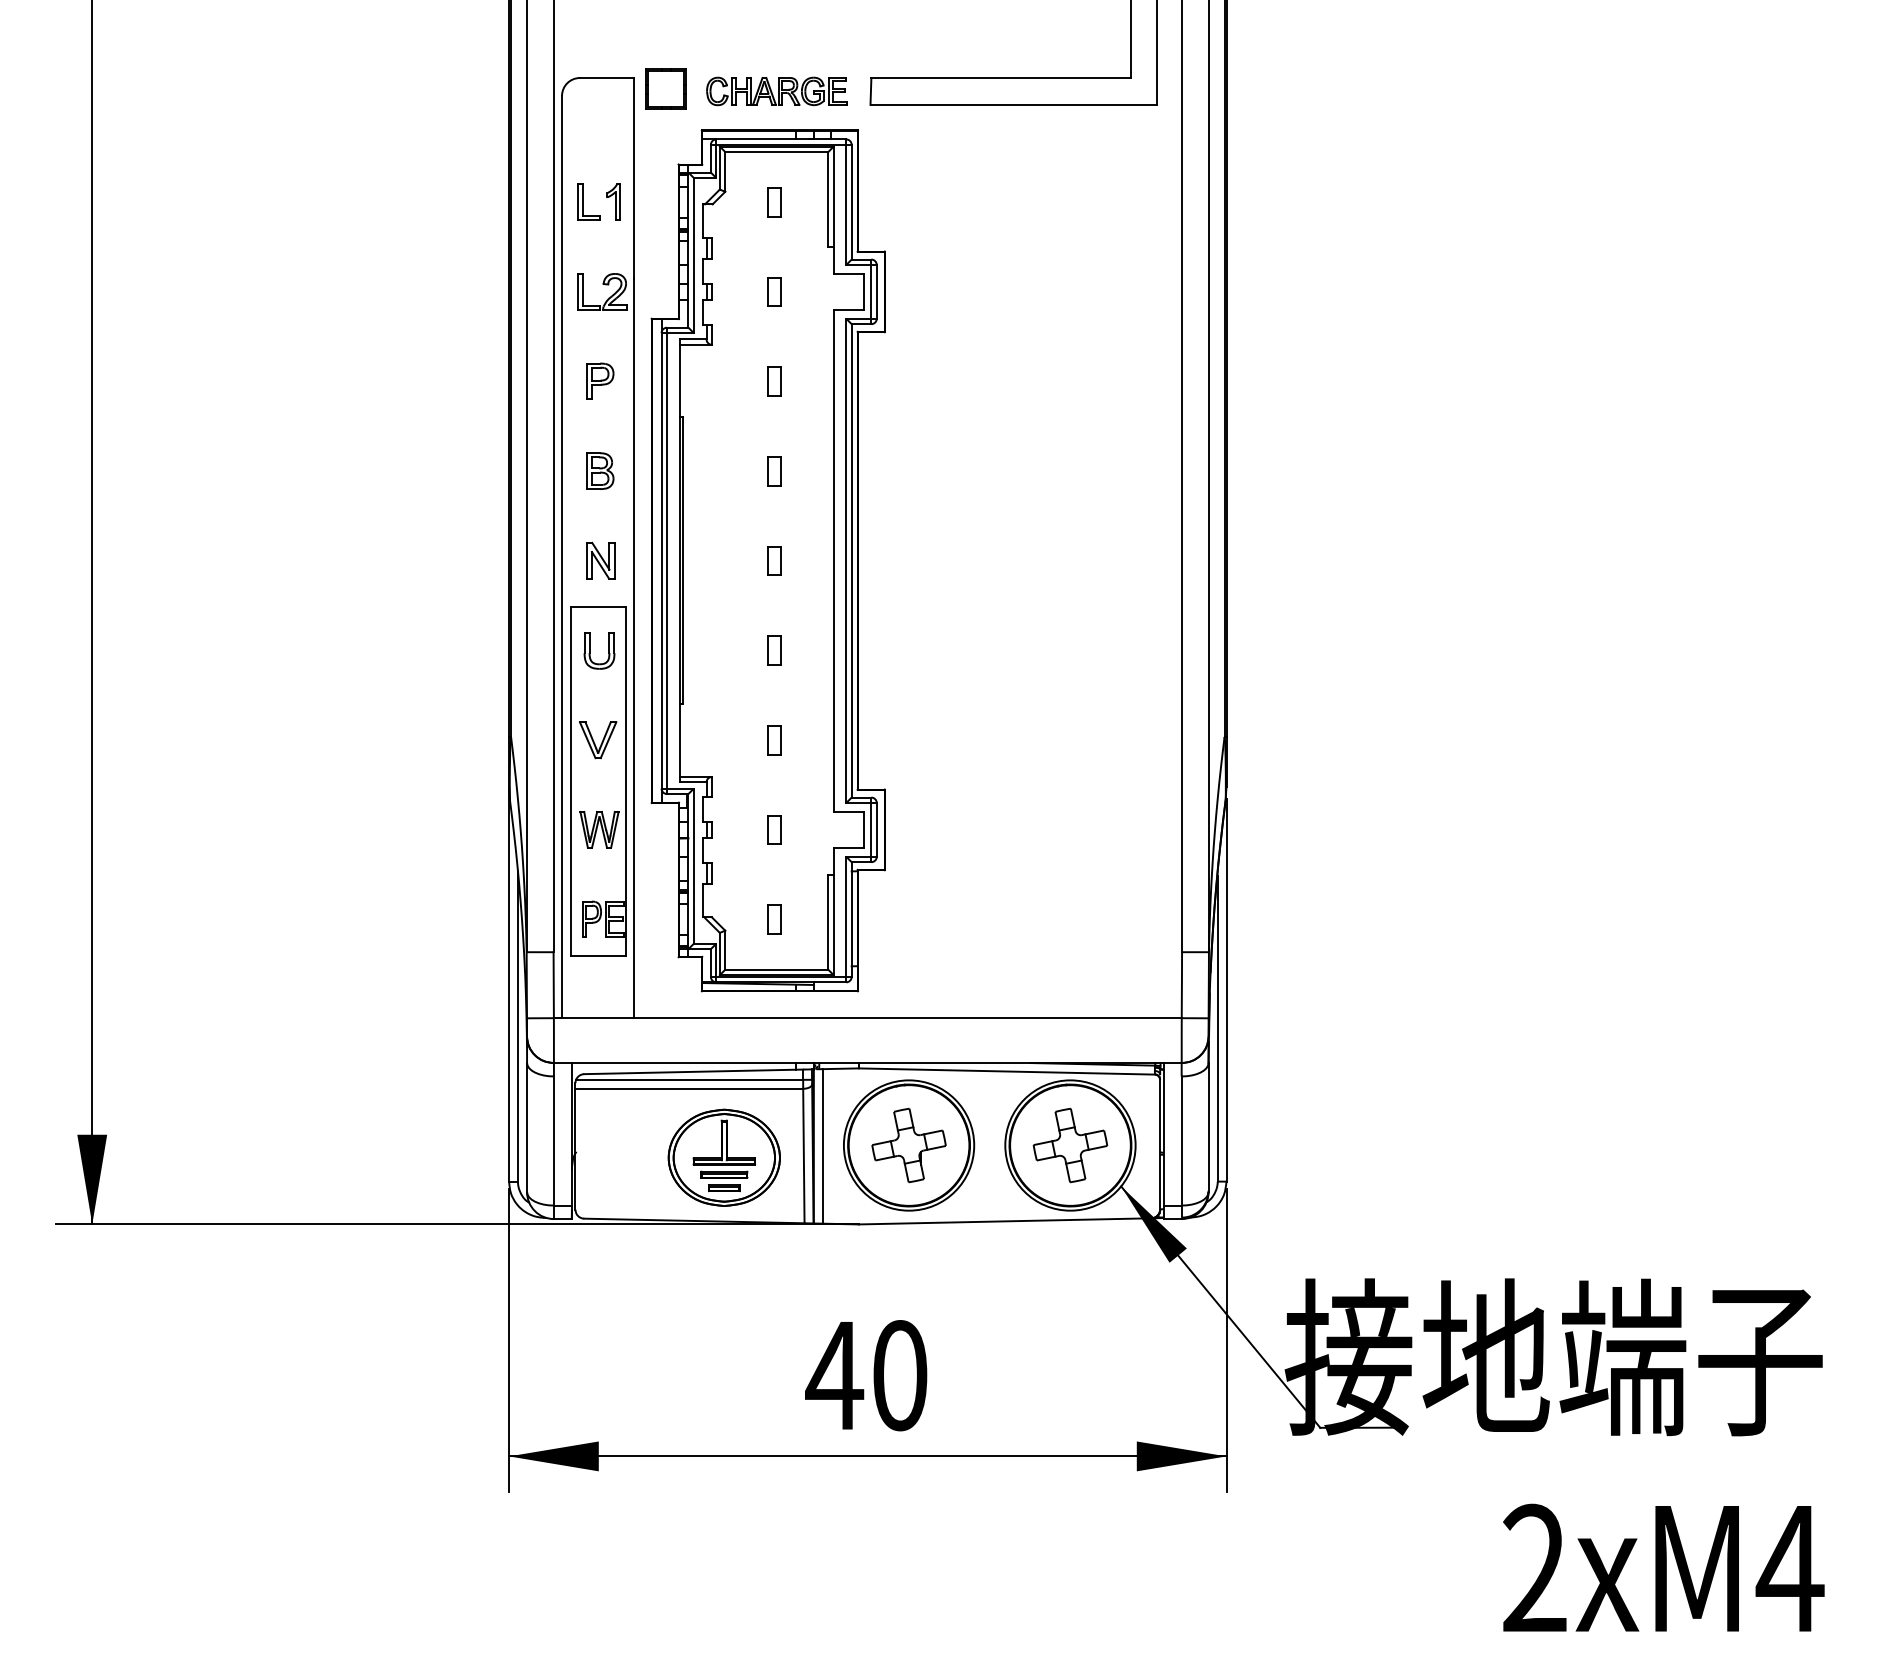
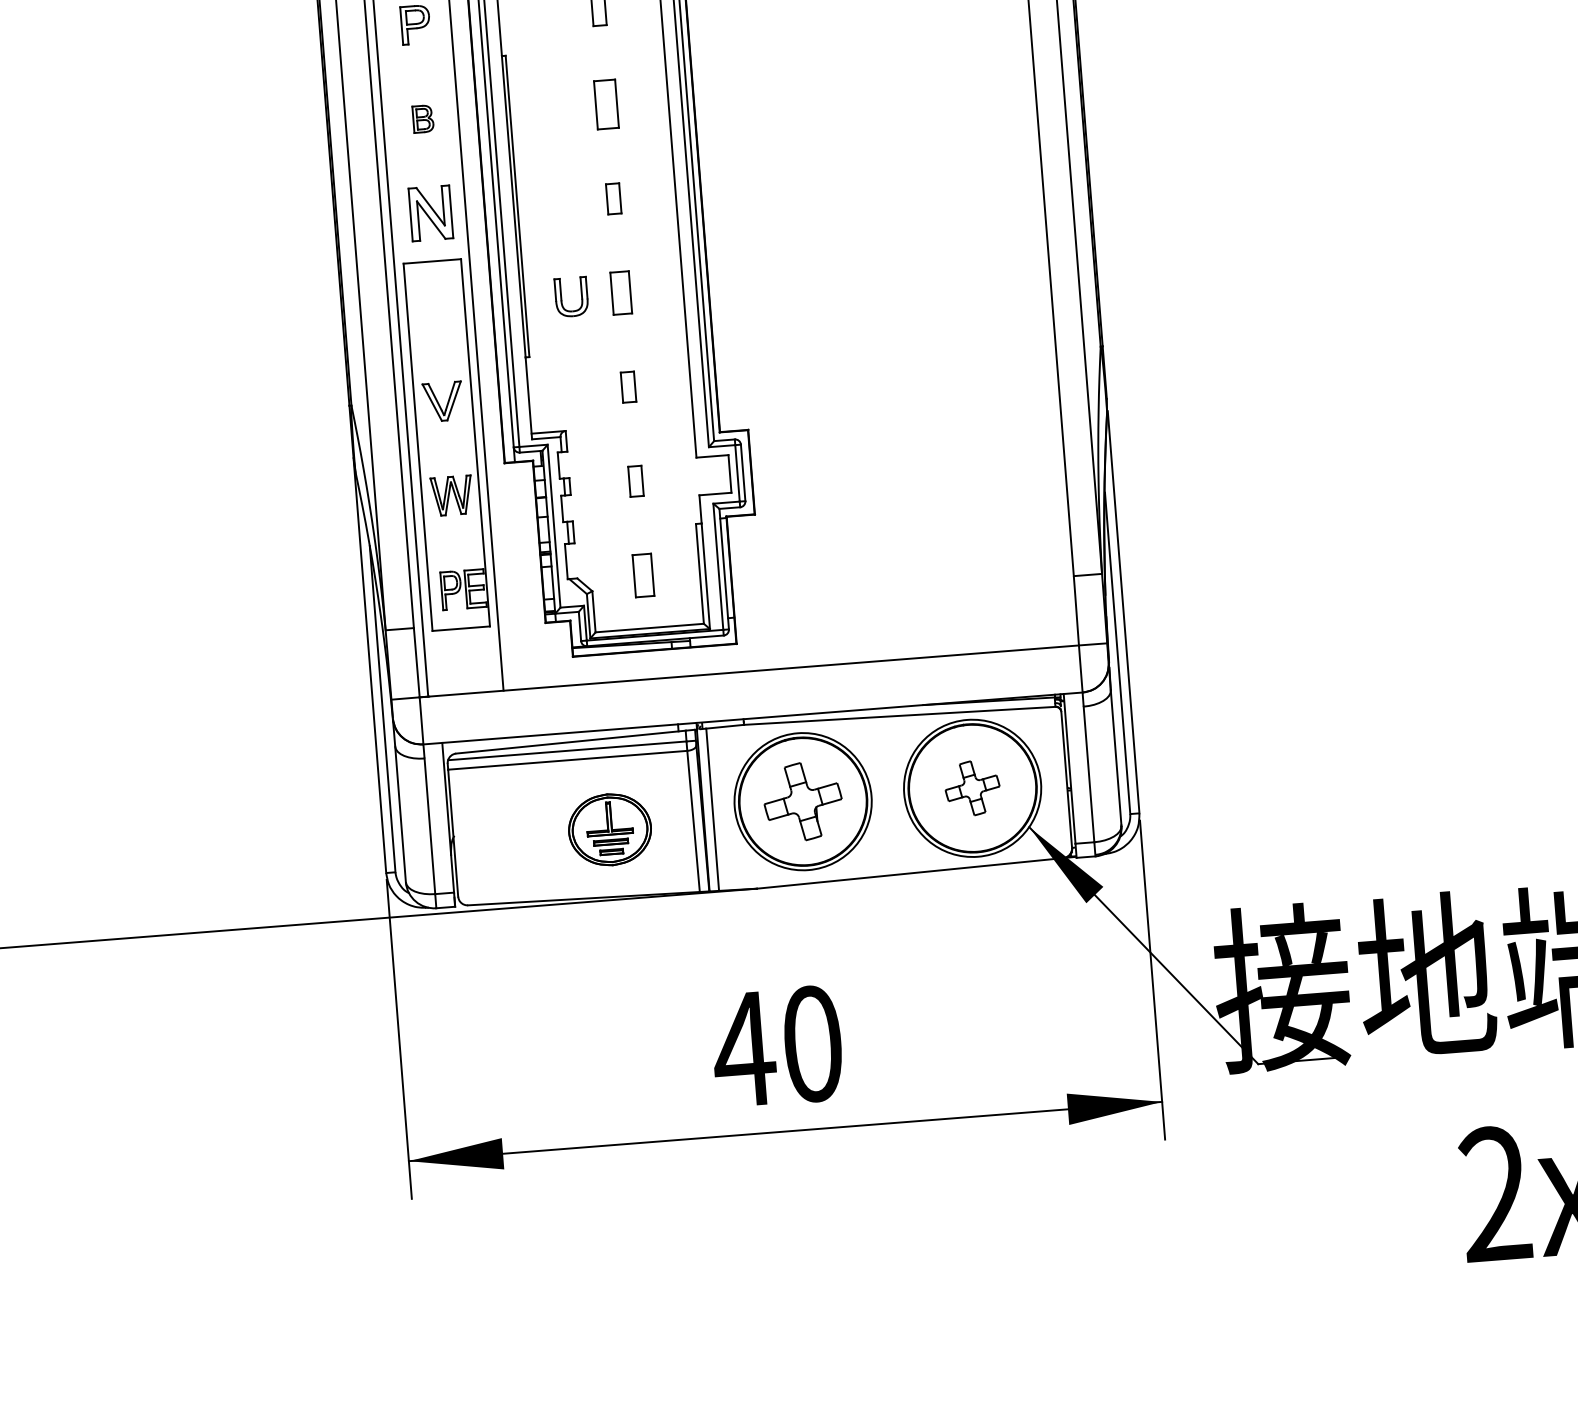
part: (600, 470) -> (423, 118), size x0.7
part: (774, 471) -> (606, 105), size x1.6
part: (600, 560) -> (430, 212), size x1.4
part: (590, 650) -> (562, 297), moved
part: (774, 650) -> (620, 293), size x1.4
part: (774, 919) -> (643, 575), size x1.4
part: (1070, 1145) -> (972, 788), size x0.7
part: (723, 1157) -> (609, 829), size x0.7

